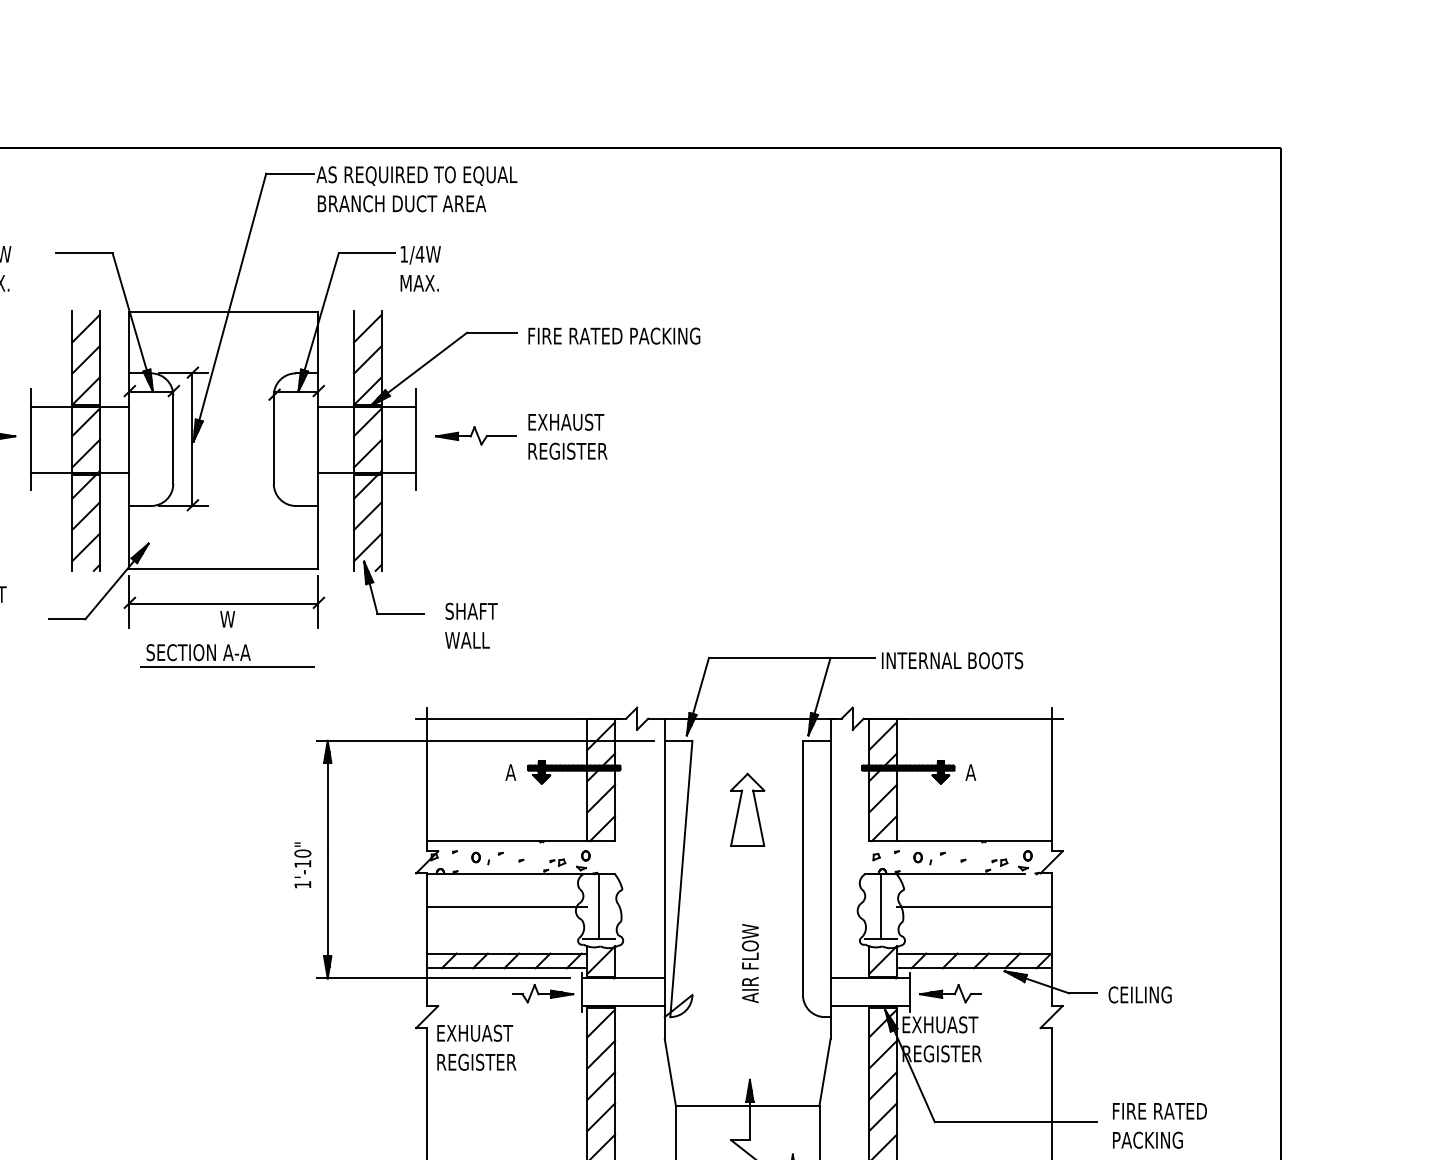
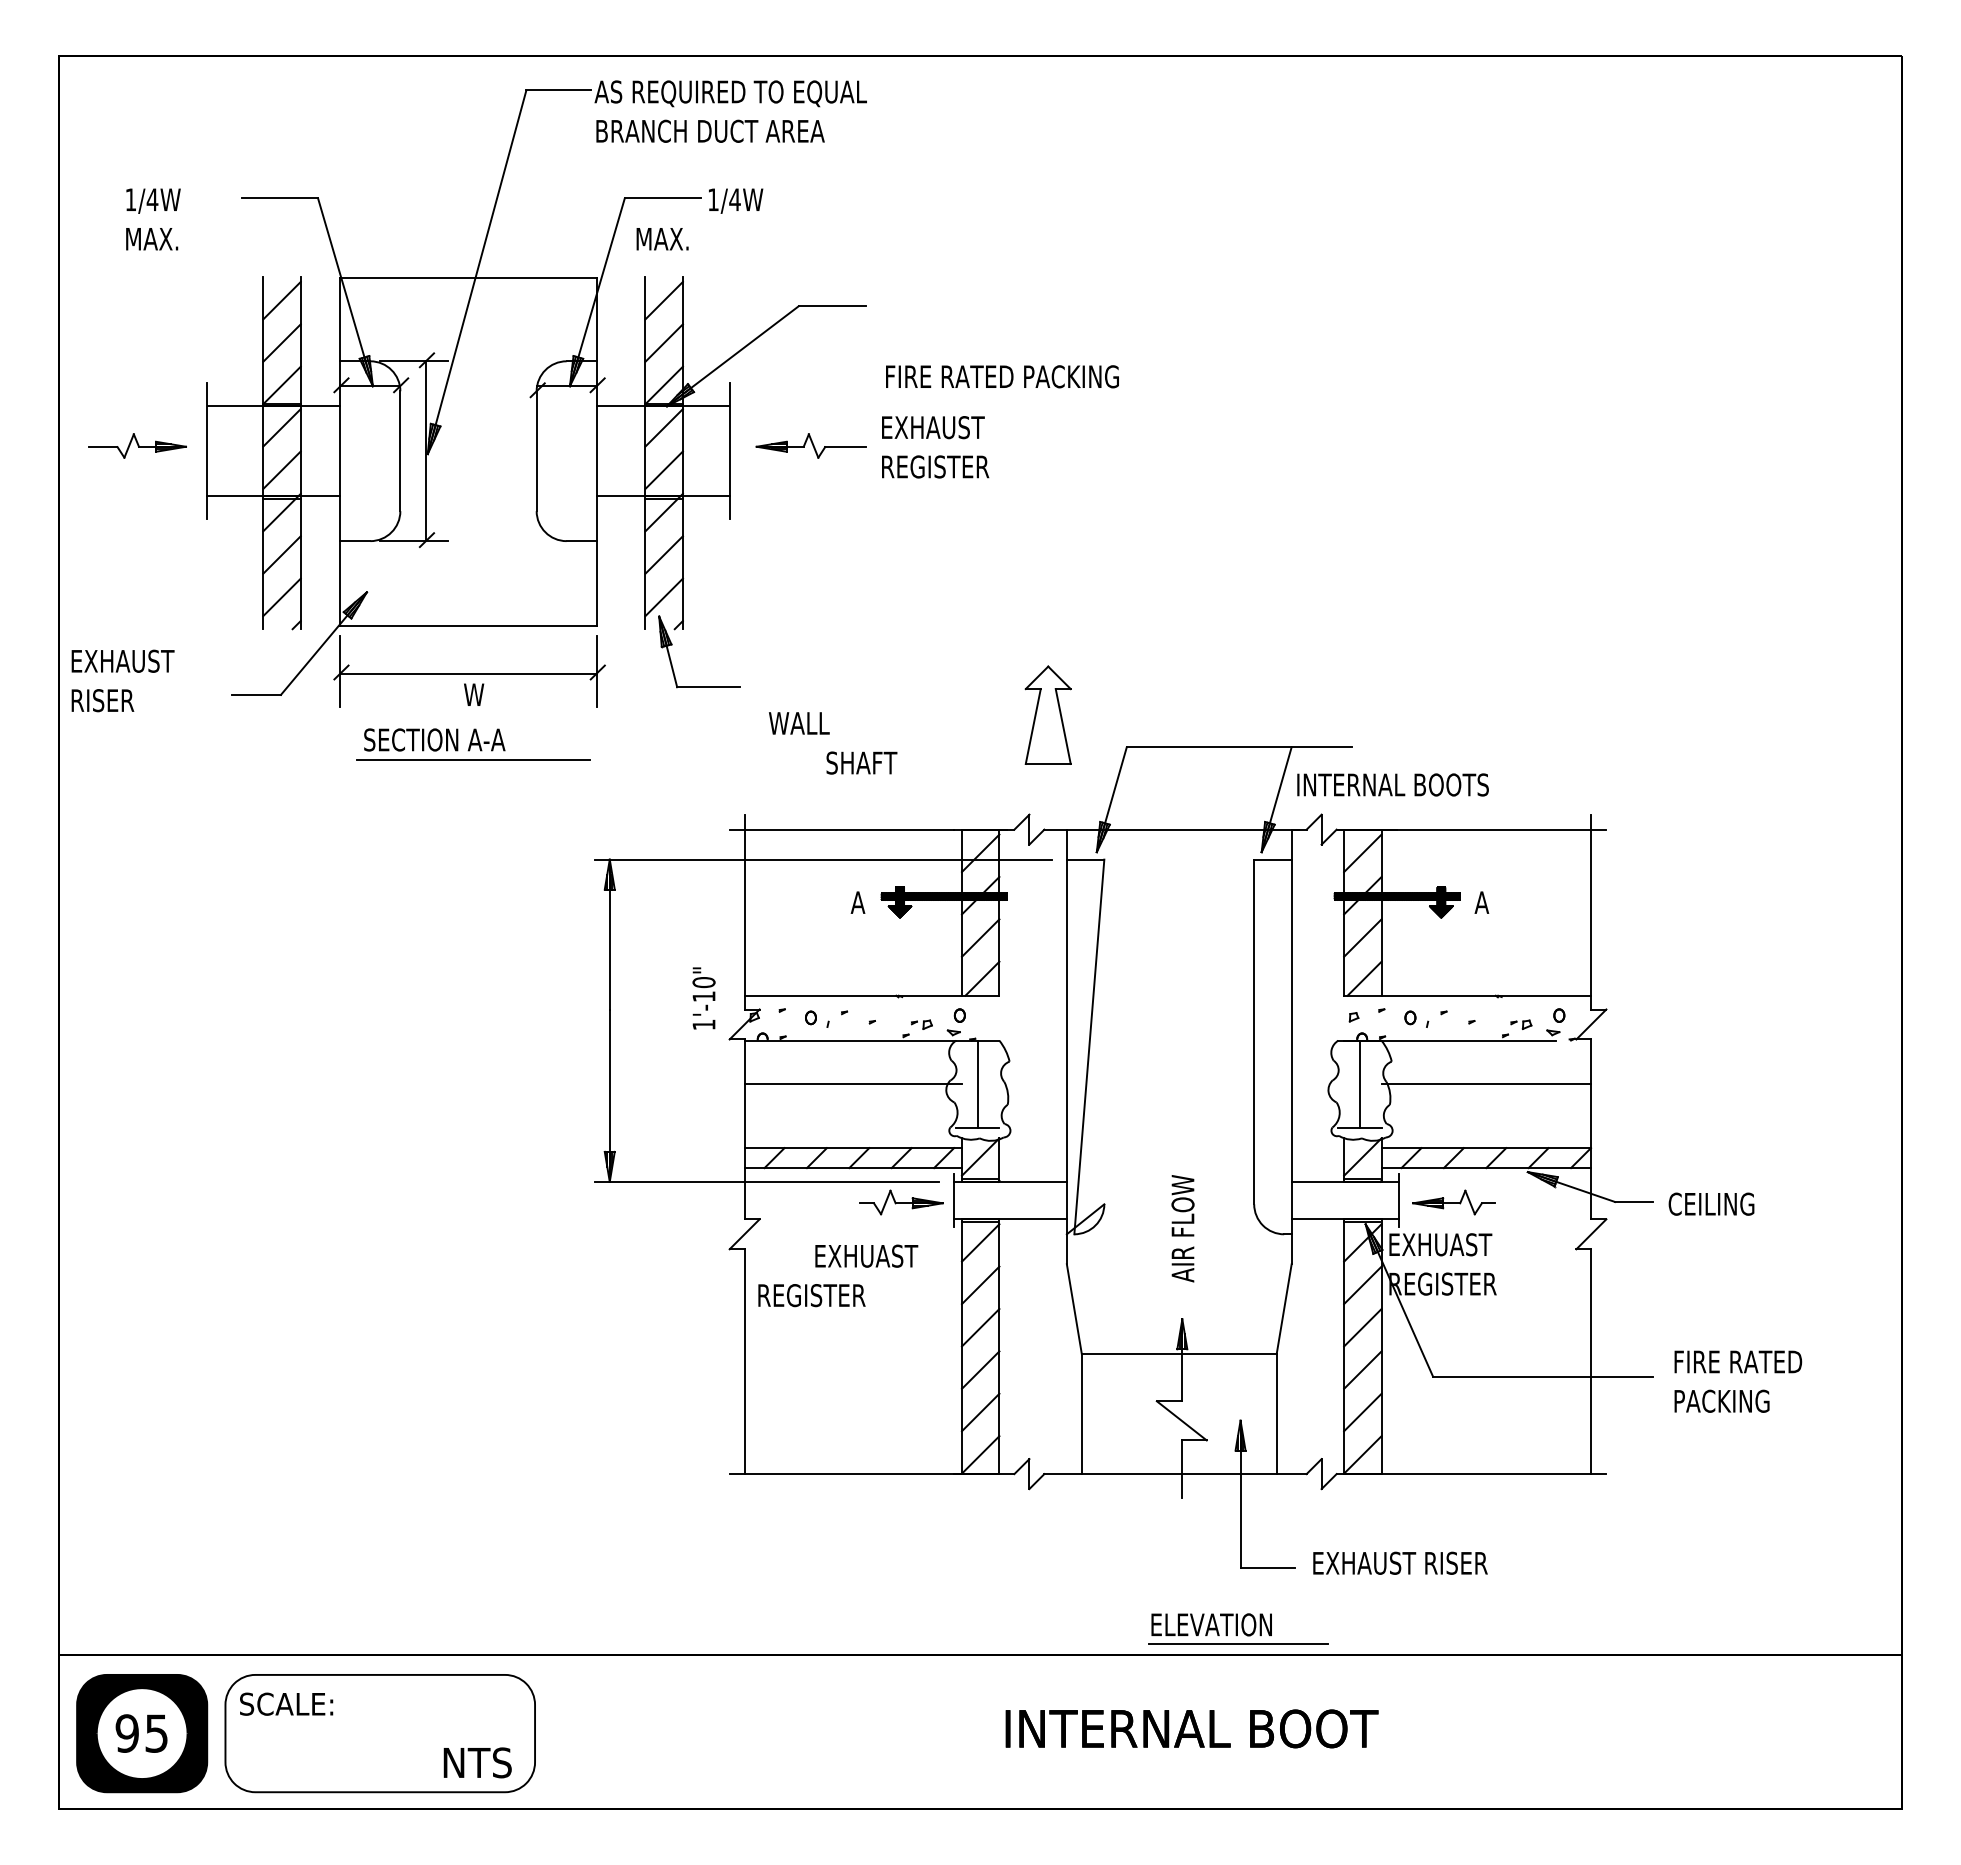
text: (419, 283) -> (662, 239), moved
text: (614, 335) -> (1002, 376), moved
text: (471, 610) -> (861, 762), moved
text: (952, 660) -> (1392, 784), moved
part: (747, 809) -> (1047, 714), moved
text: (302, 865) -> (703, 998), moved
text: (750, 963) -> (1182, 1228), moved
text: (475, 1032) -> (866, 1255), moved

